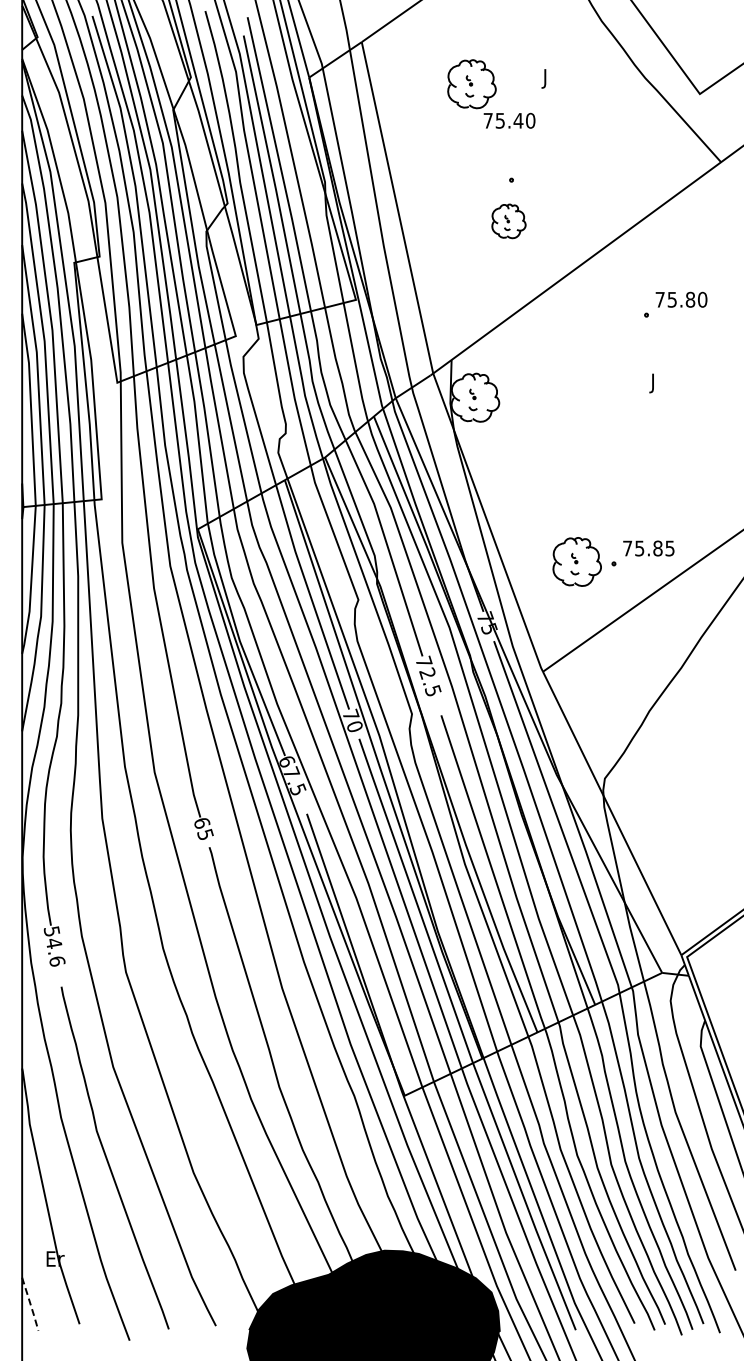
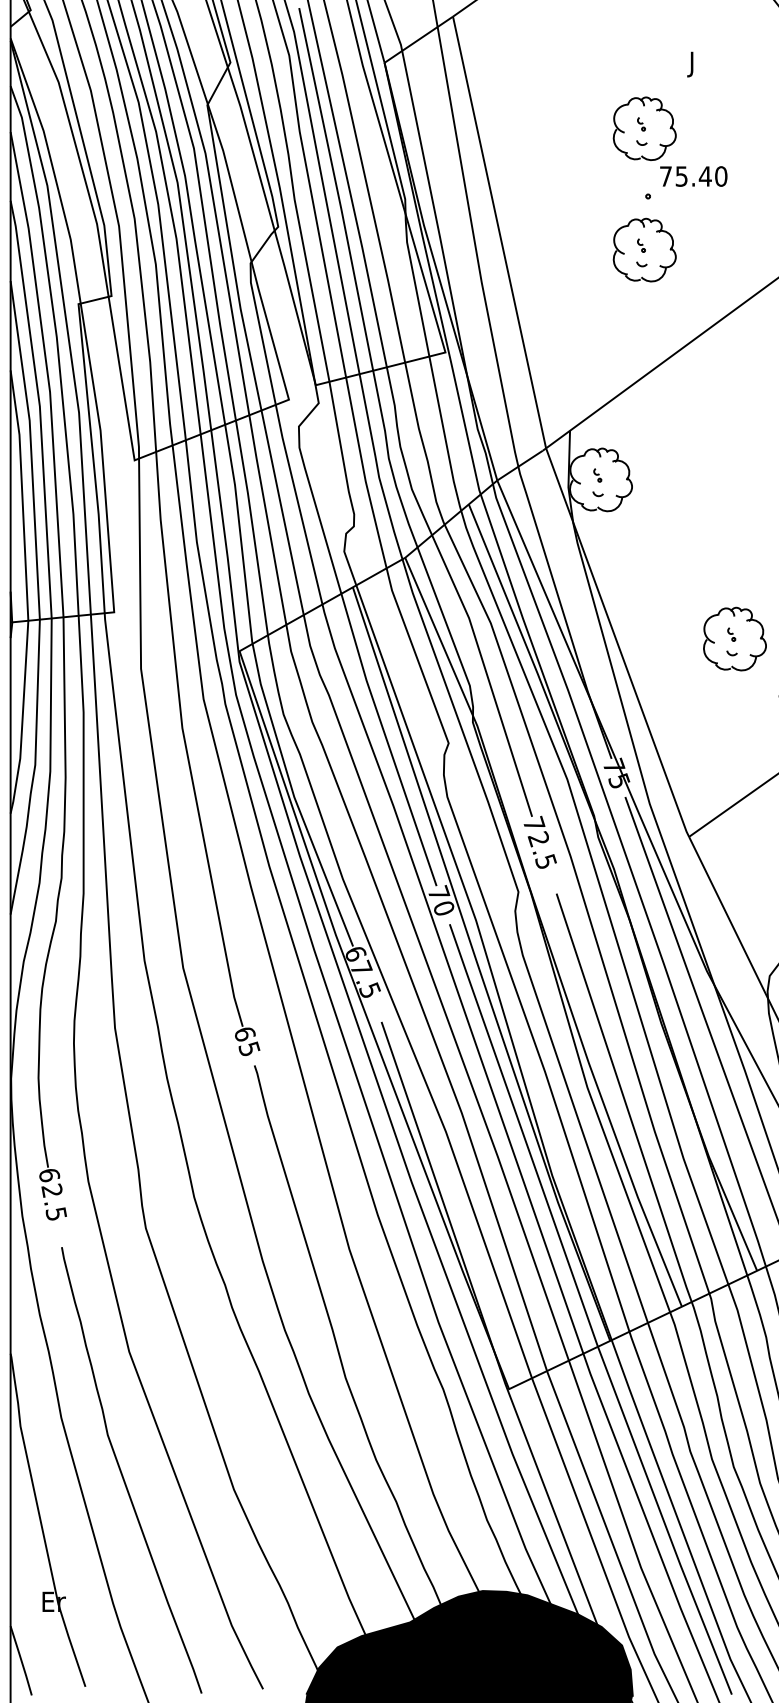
part: (491, 93) -> (670, 140), moved
part: (508, 221) -> (644, 250), size x1.43
part: (576, 561) -> (734, 638), moved
text: (54, 946) -> (52, 1194), 54.6 -> 62.5
line: (30, 1304) -> (21, 1661), dashed -> solid

